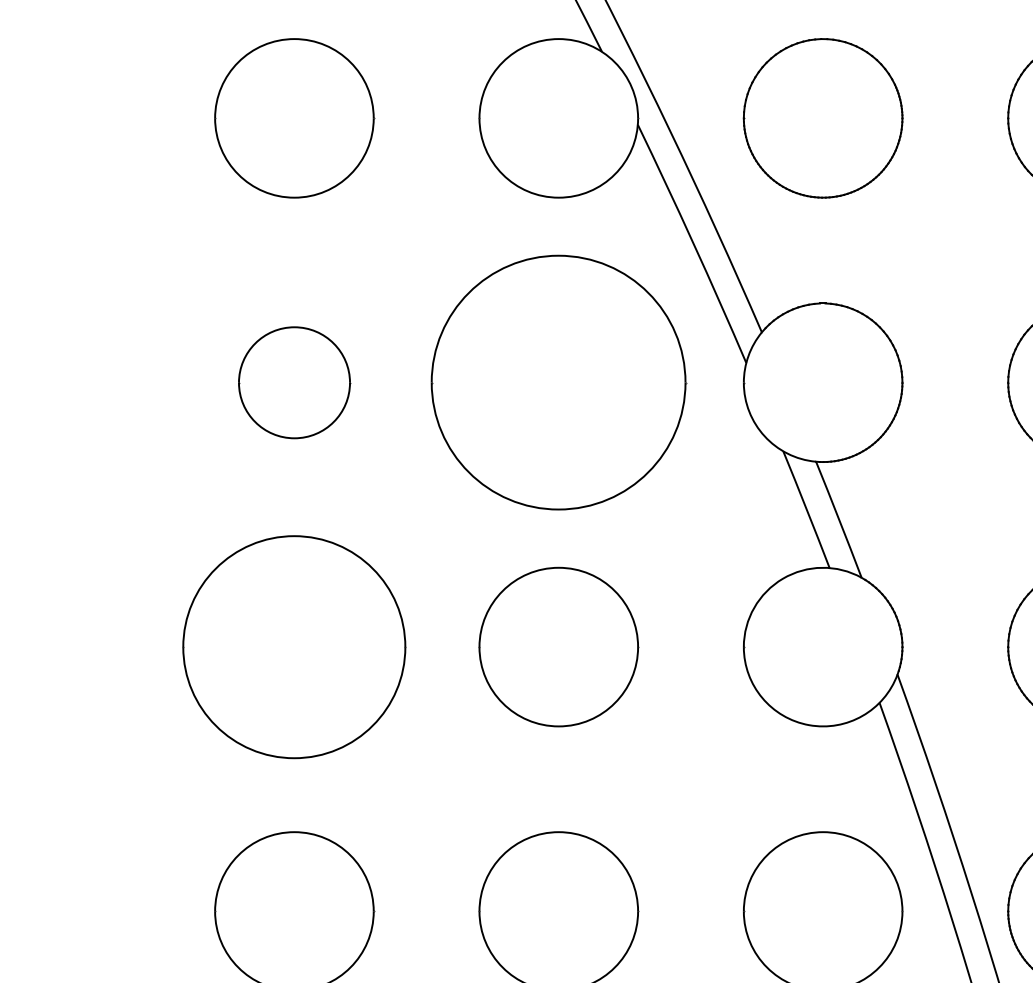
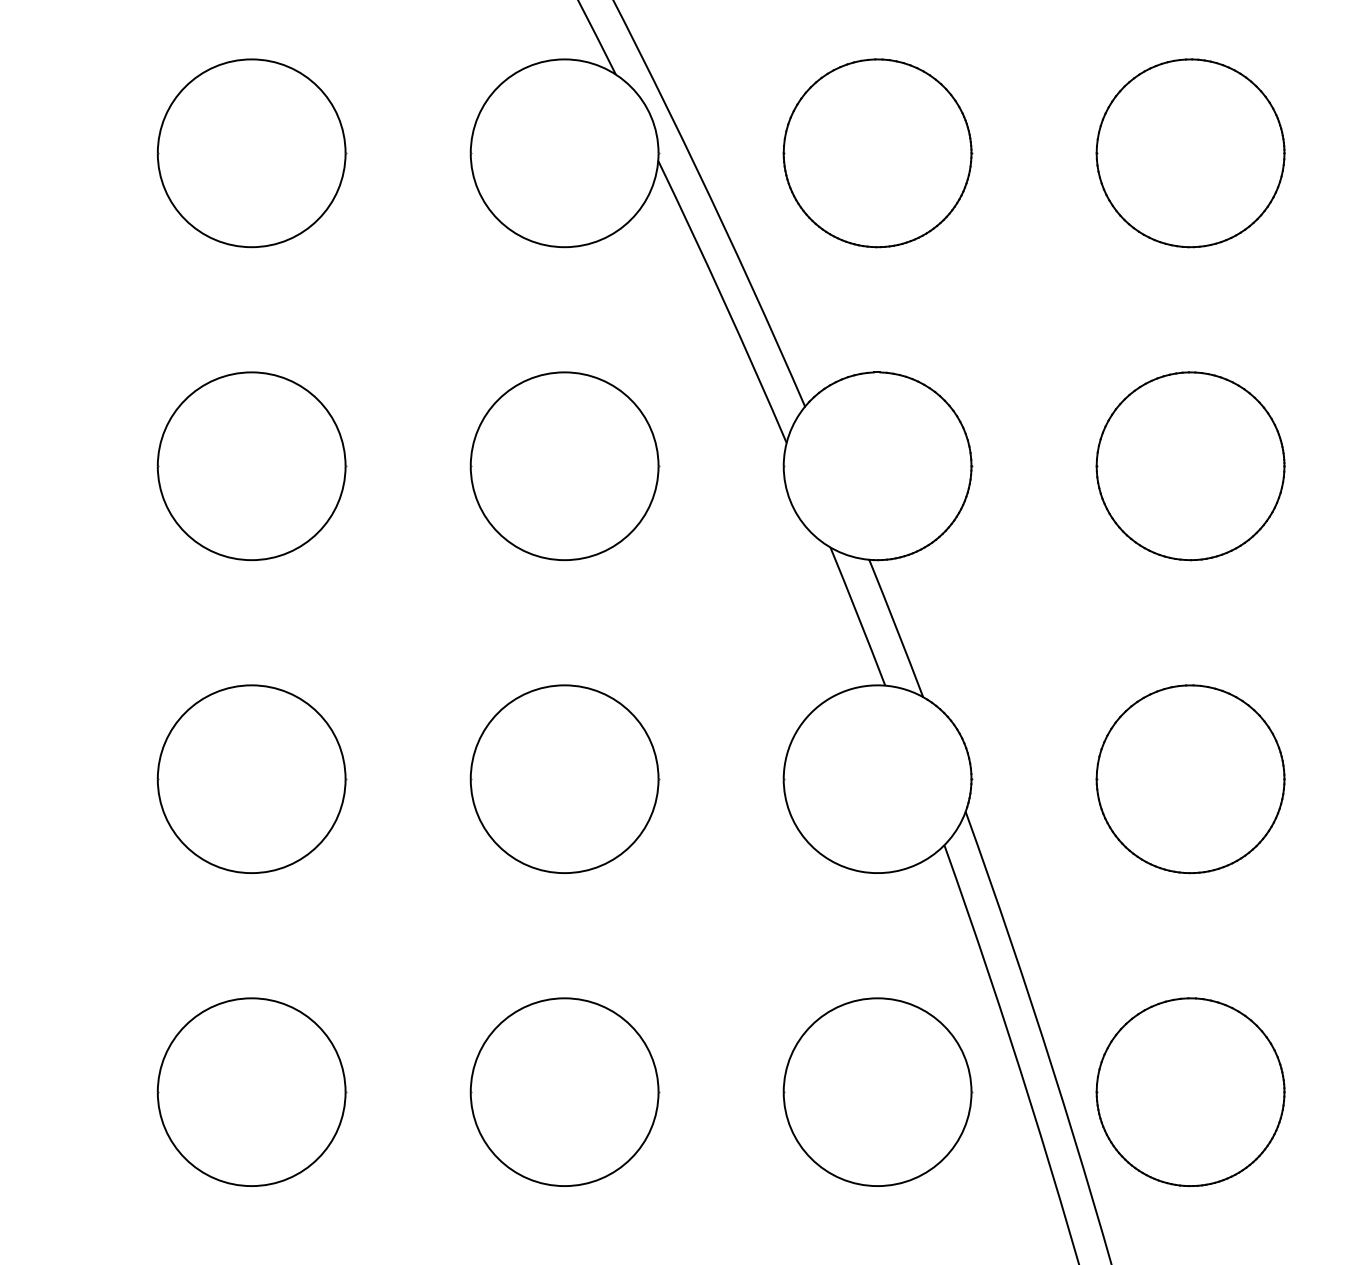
part: (294, 382) -> (251, 466), size x1.43
part: (558, 382) -> (564, 466), size x0.62
part: (294, 646) -> (251, 778), size x0.71

